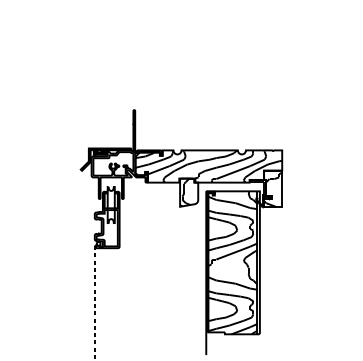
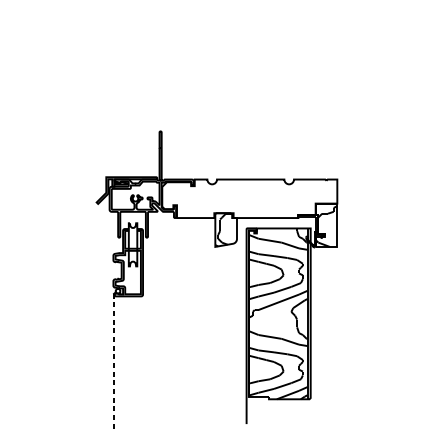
hatch: (208, 166) -> (249, 198), removed

